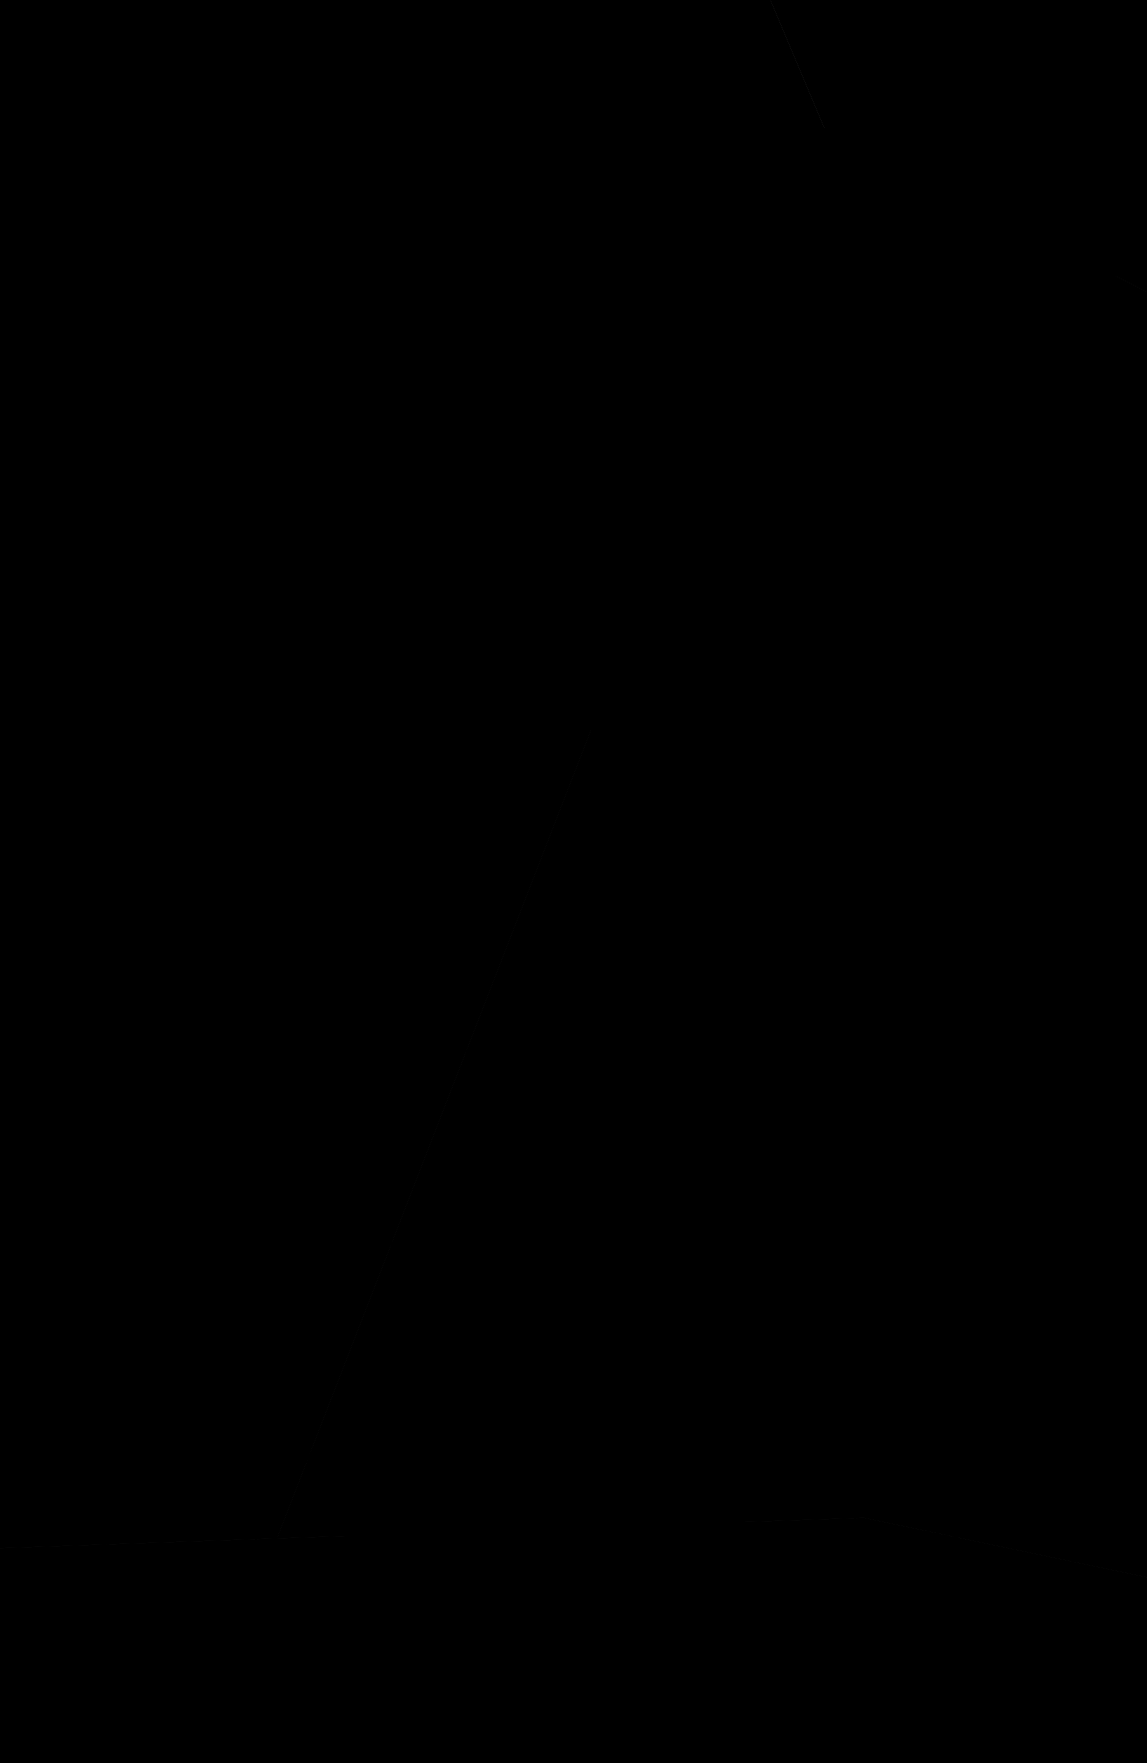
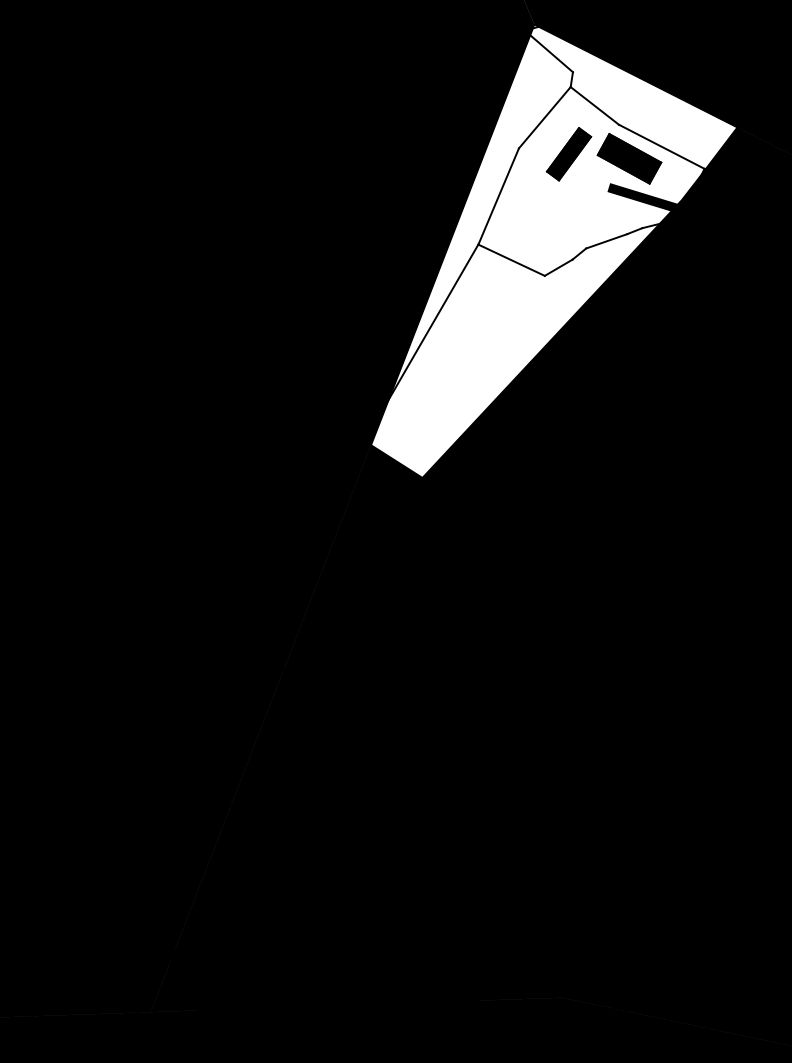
fill: (852, 451) -> (553, 250), removed

